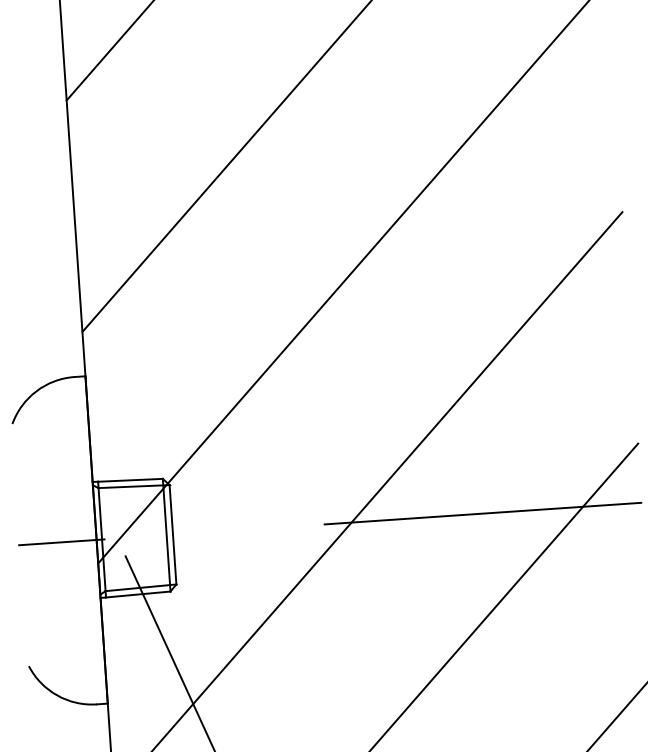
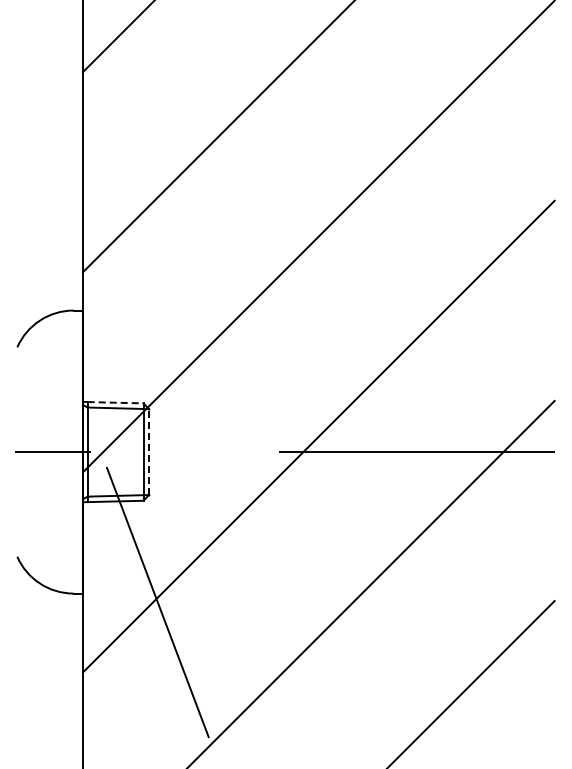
line: (130, 480) -> (115, 402), solid -> dashed
line: (173, 535) -> (149, 452), solid -> dashed

